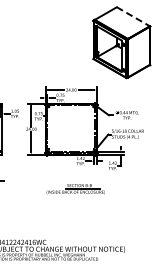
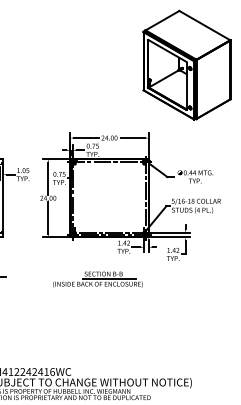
line: (133, 17) -> (204, 26), dashed -> solid
part: (75, 189) -> (97, 280), moved

